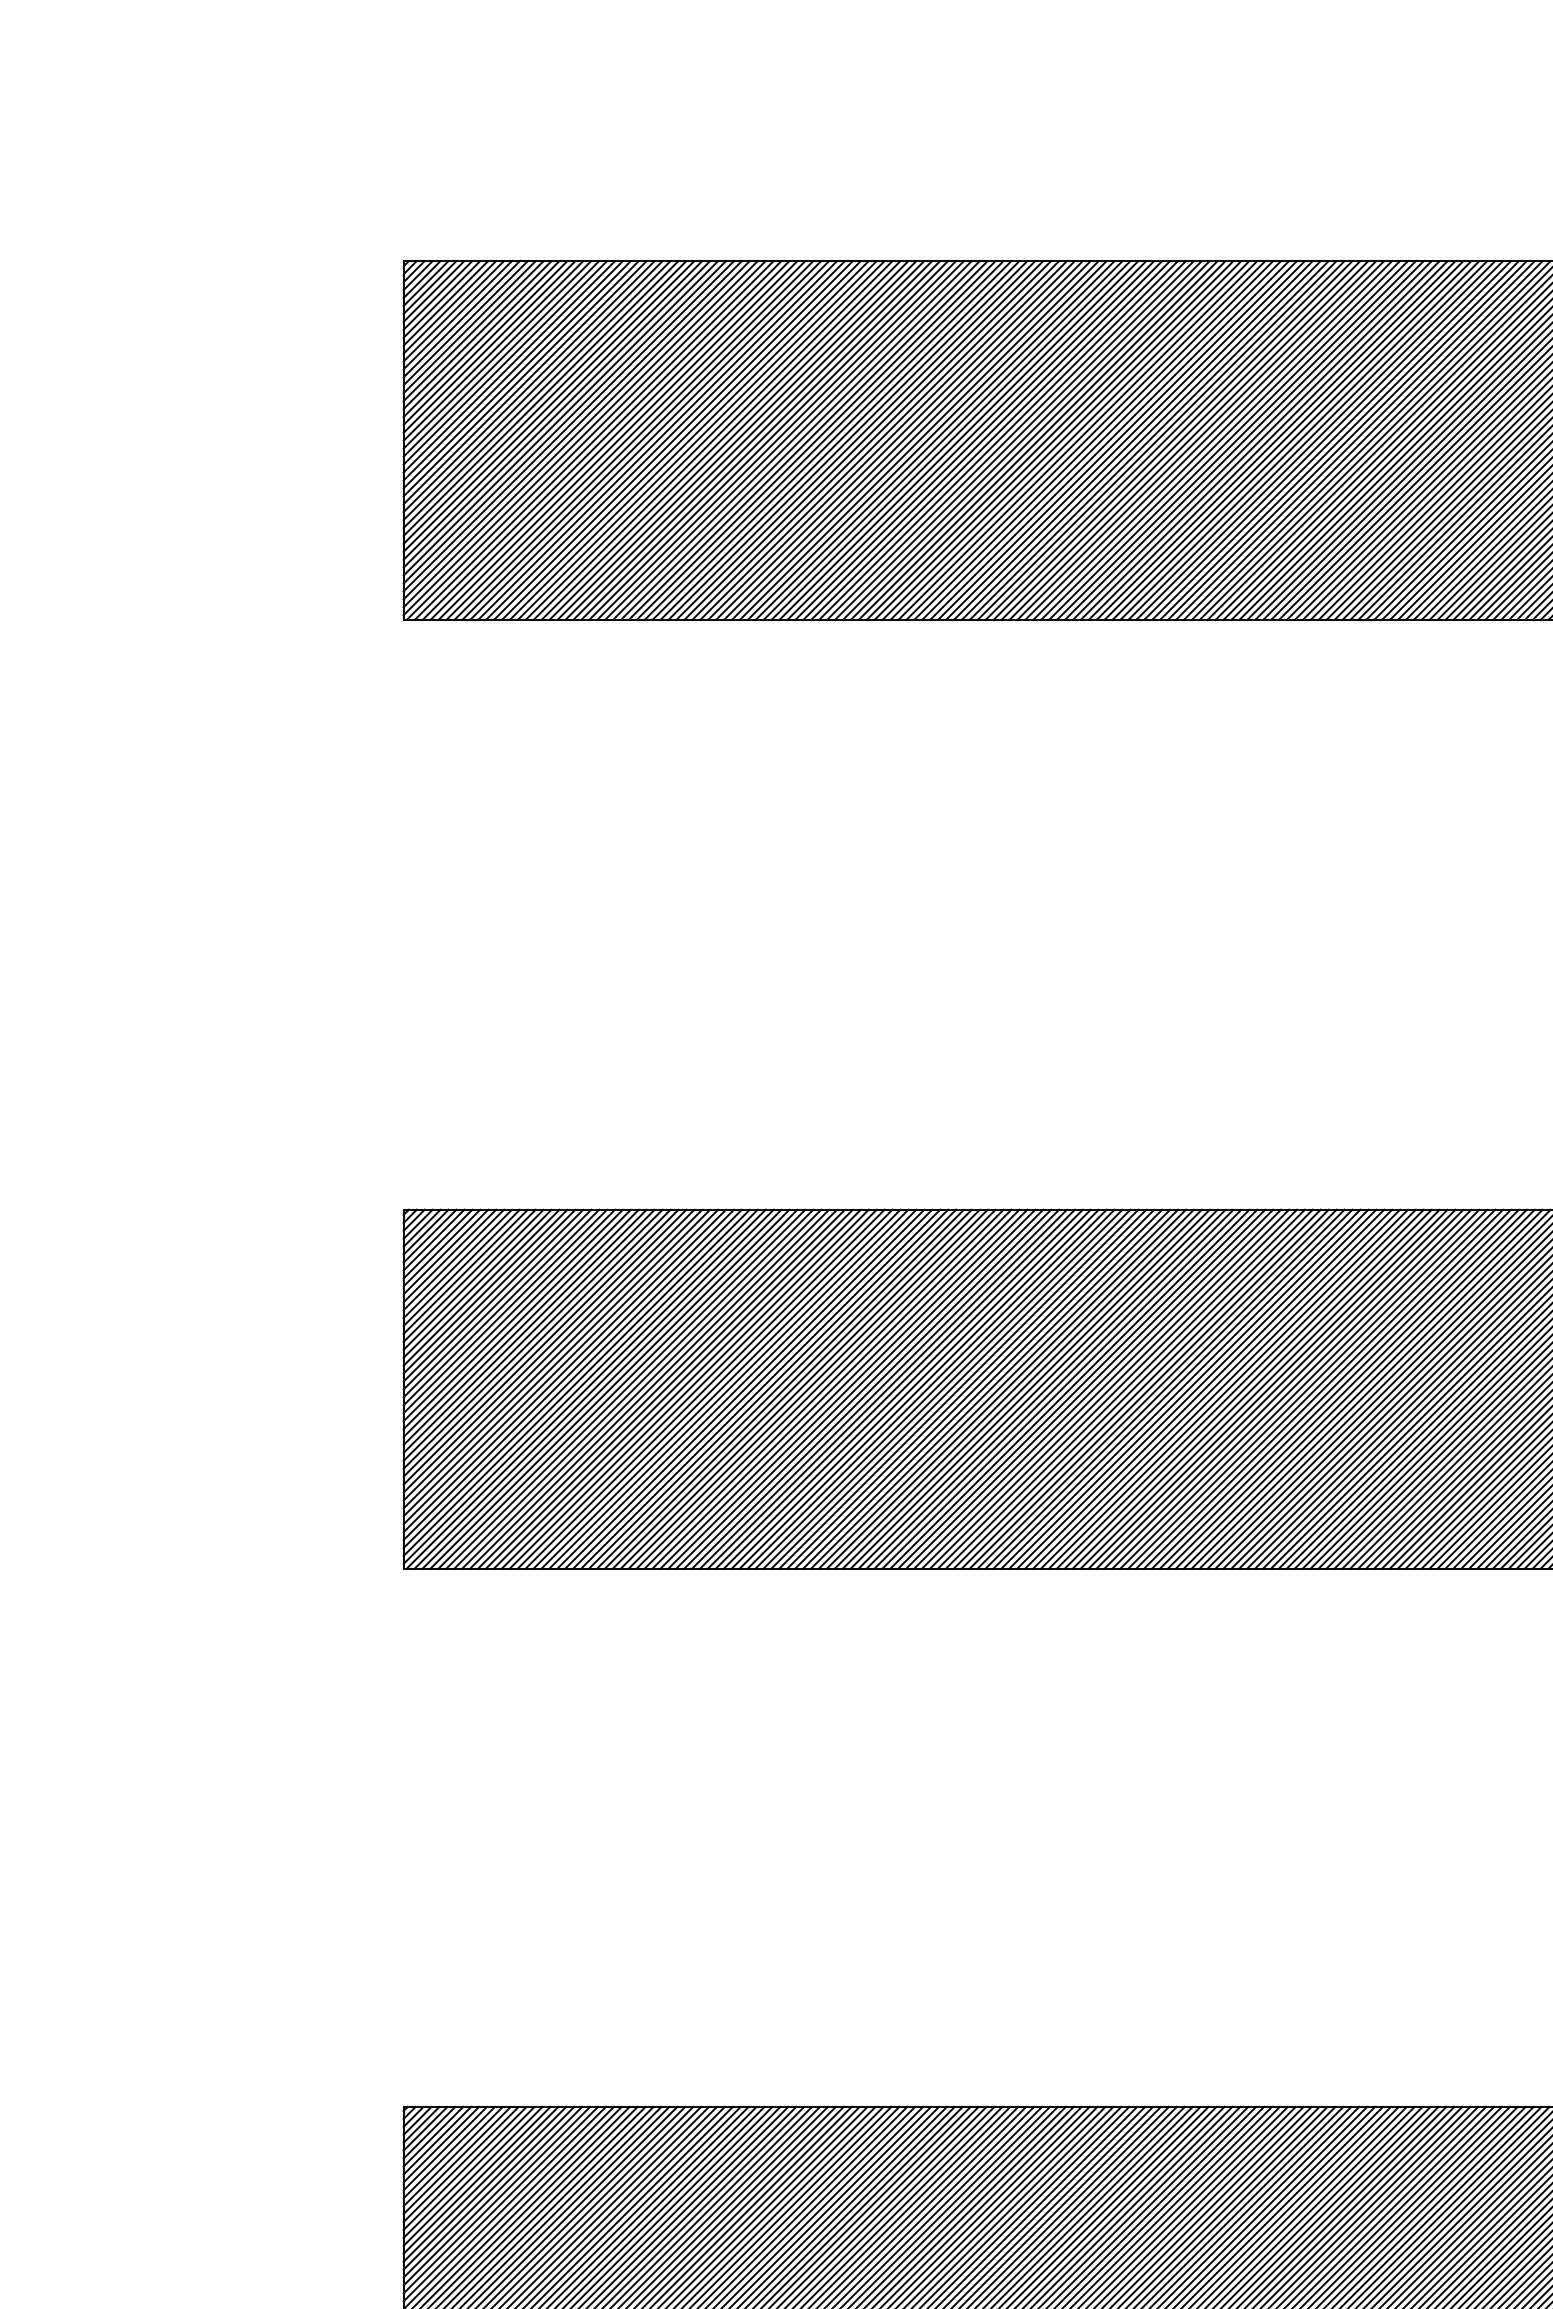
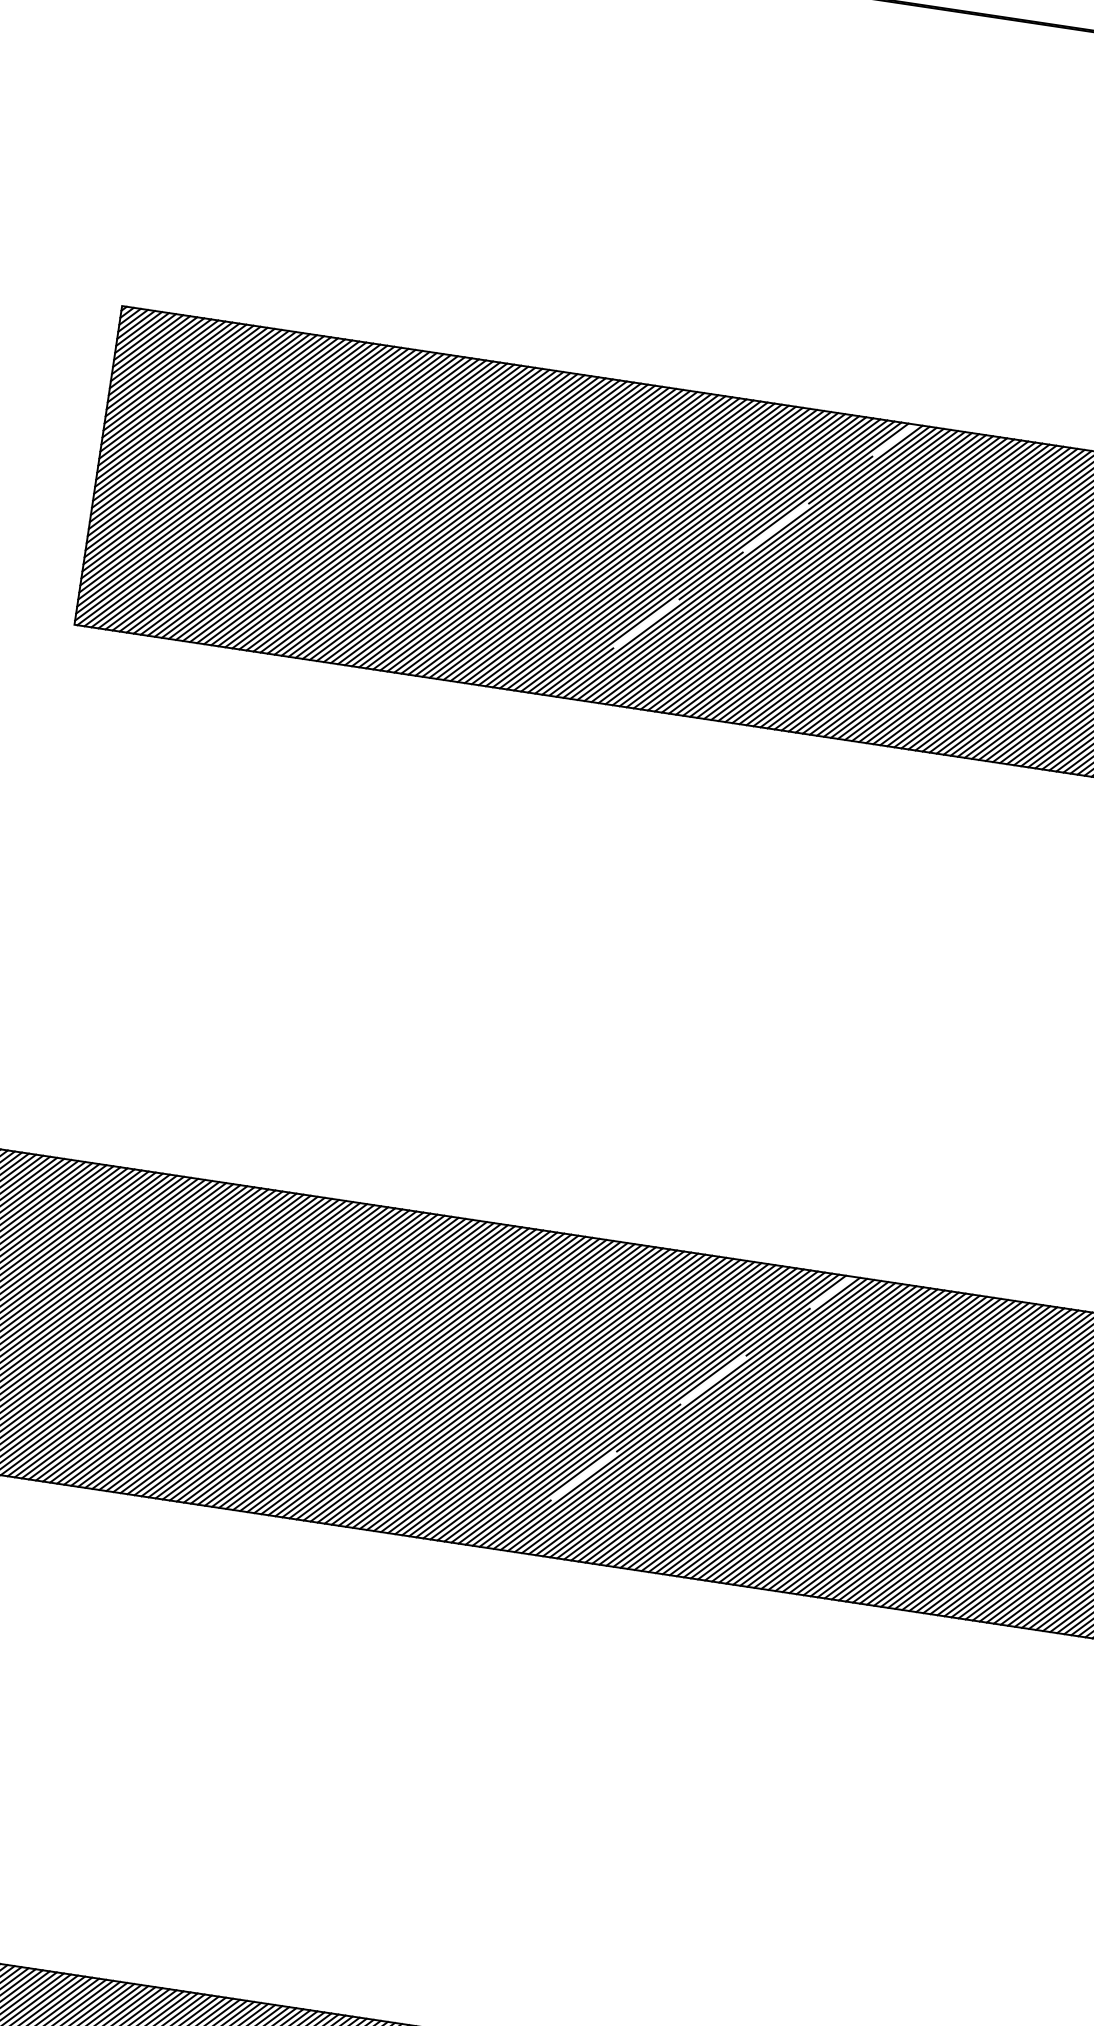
line: (1117, 440) -> (732, 560), solid -> dashed
line: (1188, 1389) -> (669, 1412), solid -> dashed

